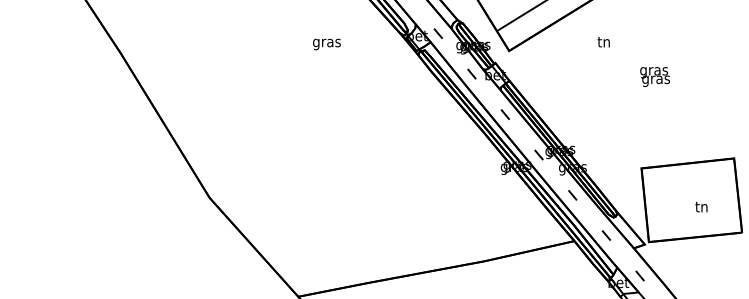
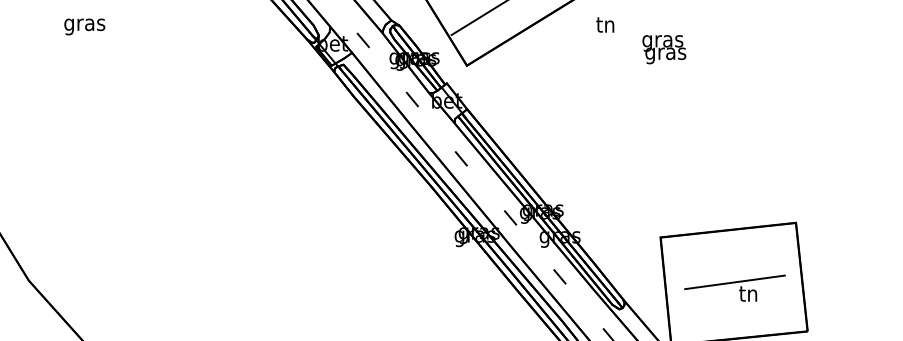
text: (603, 42) -> (604, 25), moved
text: (326, 44) -> (84, 26), moved
text: (655, 76) -> (664, 48), moved
line: (692, 198) -> (735, 281), added

